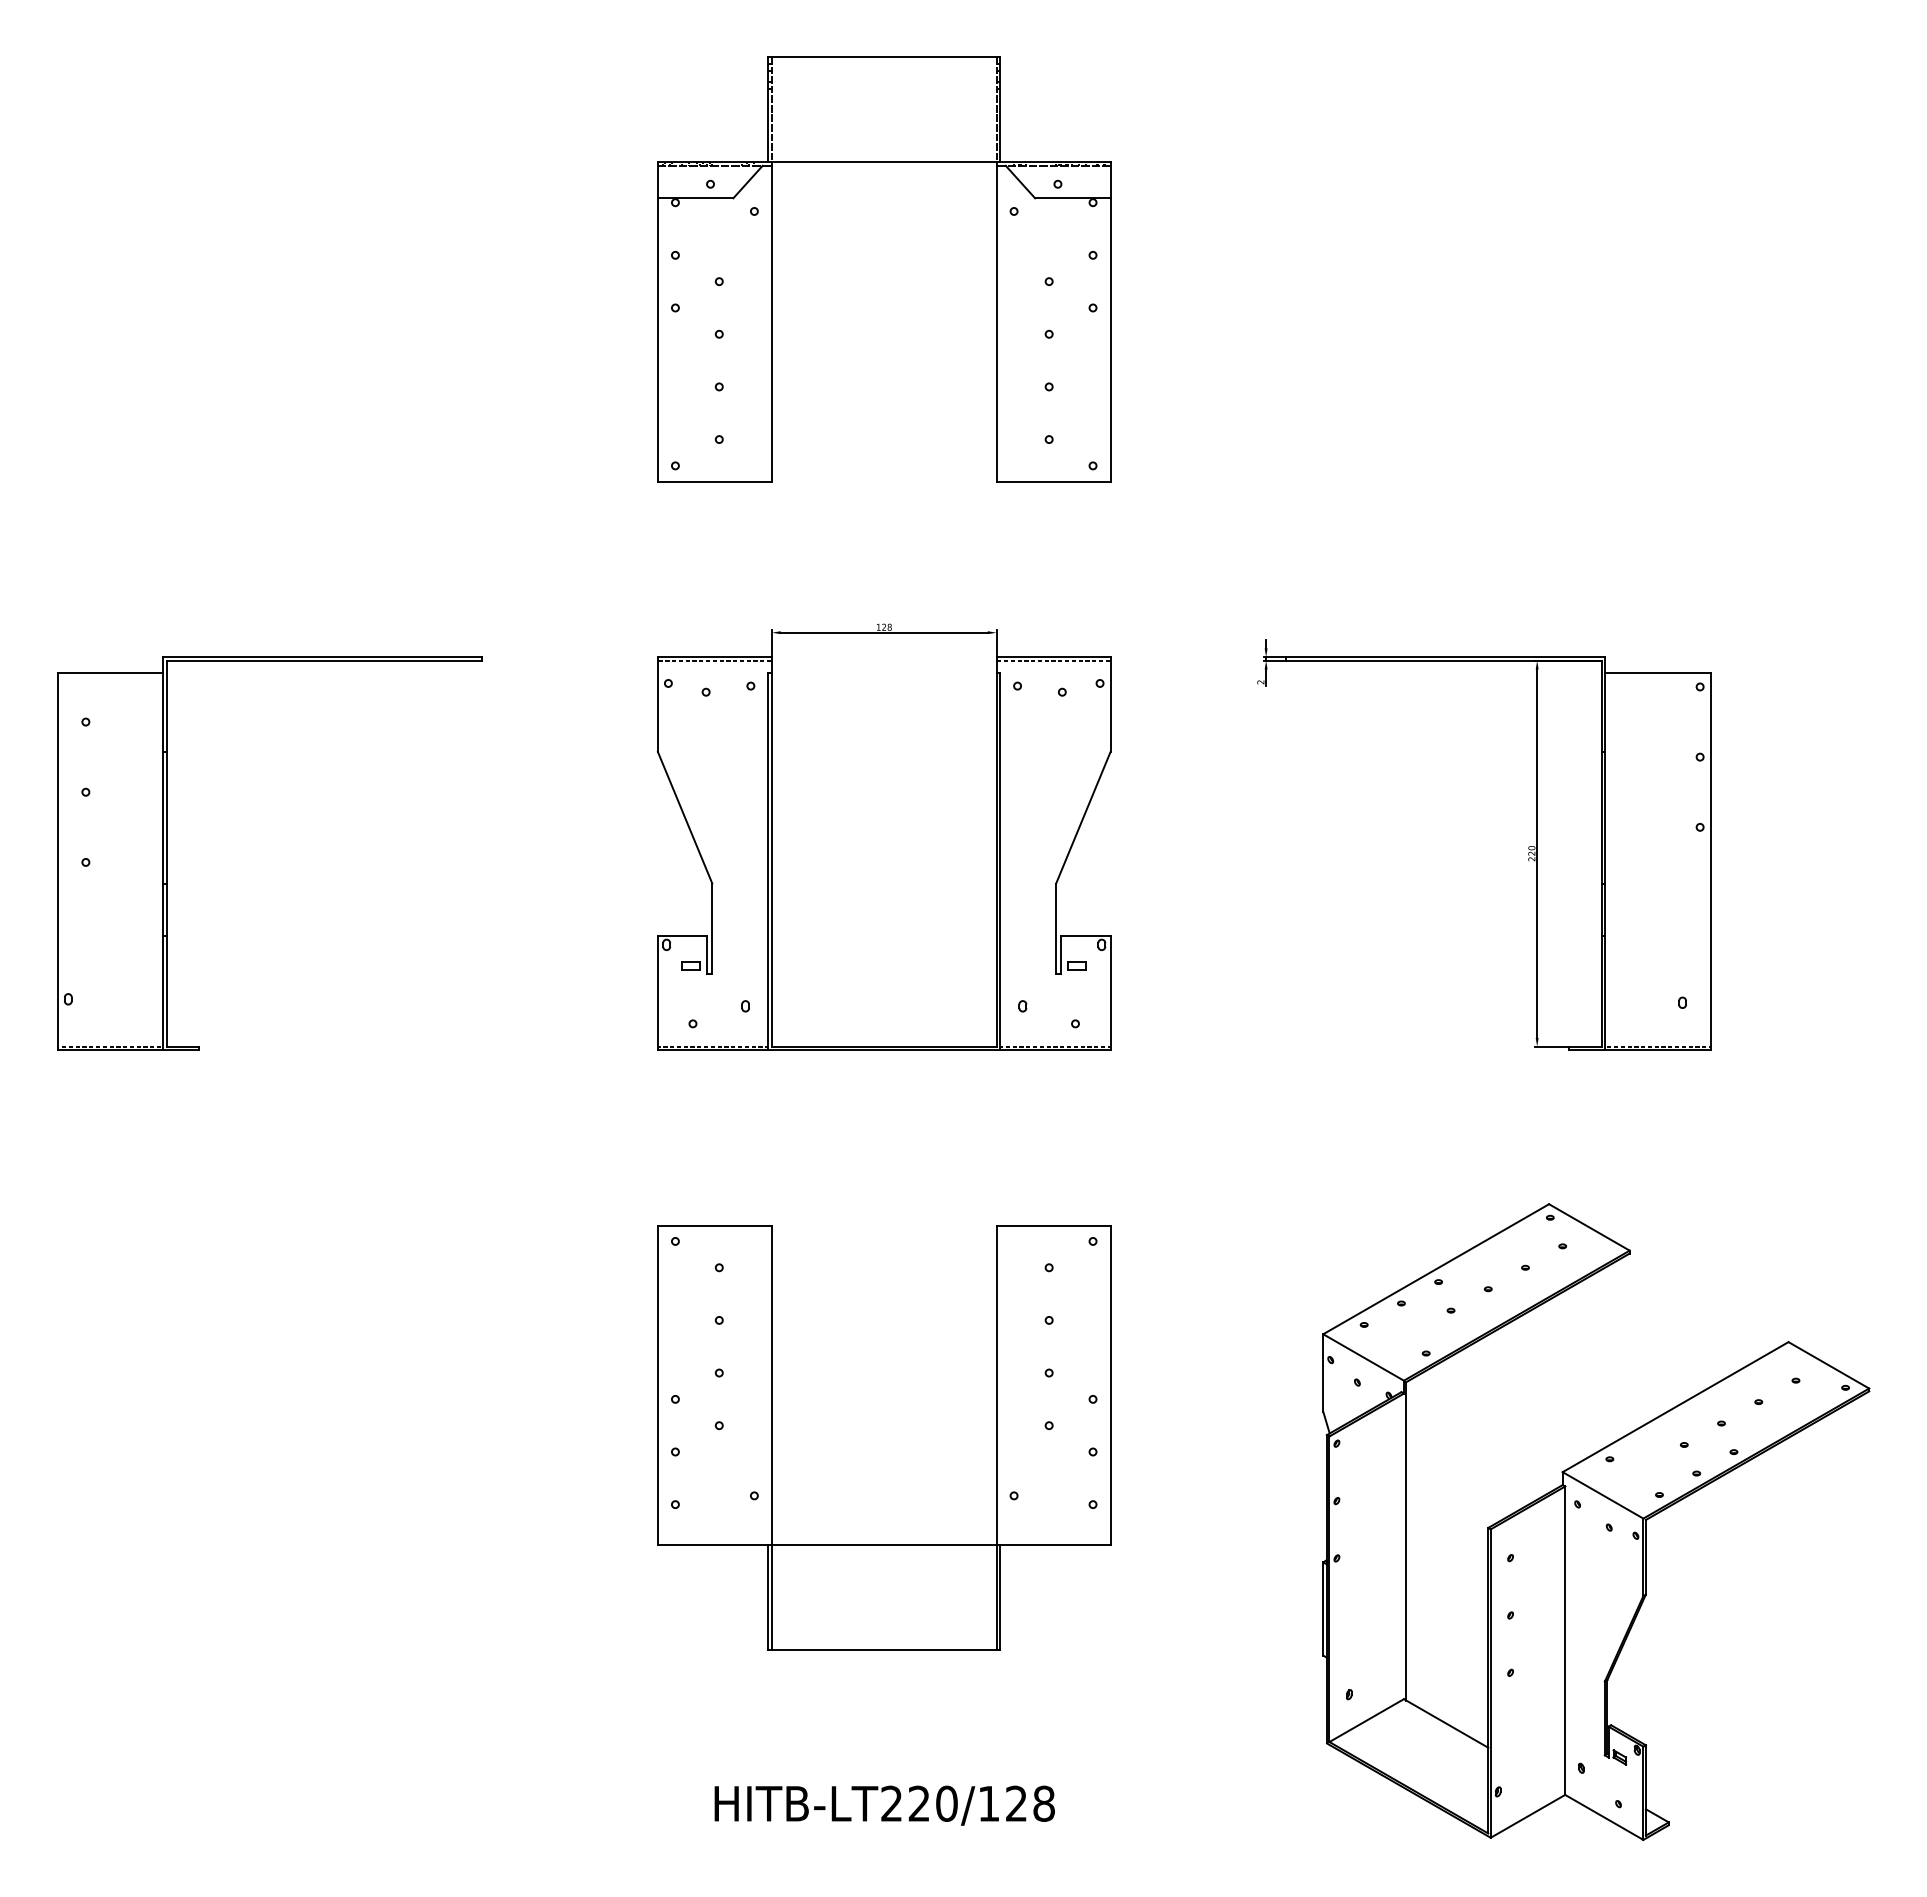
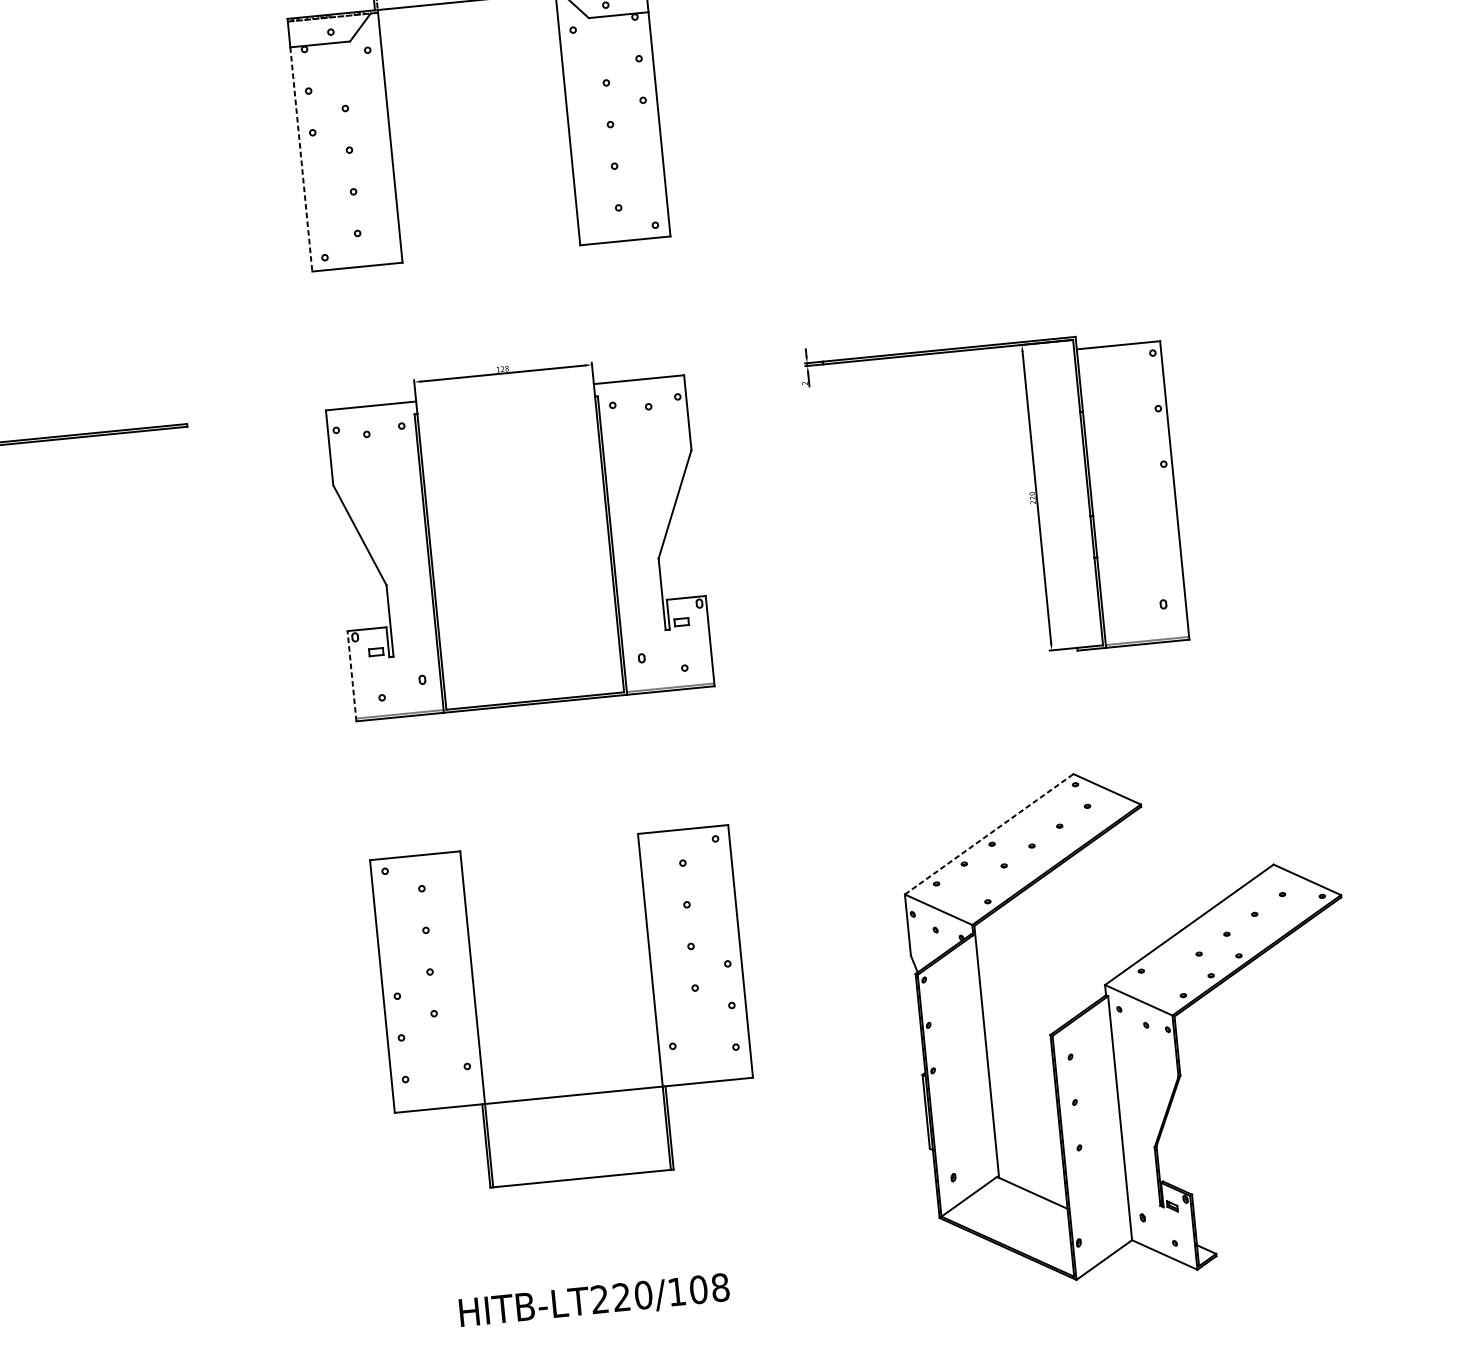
line: (657, 340) -> (301, 159), solid -> dashed
line: (714, 660) -> (370, 408), removed
line: (1053, 660) -> (639, 382), removed
line: (657, 992) -> (351, 675), solid -> dashed
line: (1436, 1268) -> (989, 833), solid -> dashed
text: (1016, 1803) -> (698, 1289), HITB-LT220/128 -> HITB-LT220/108

